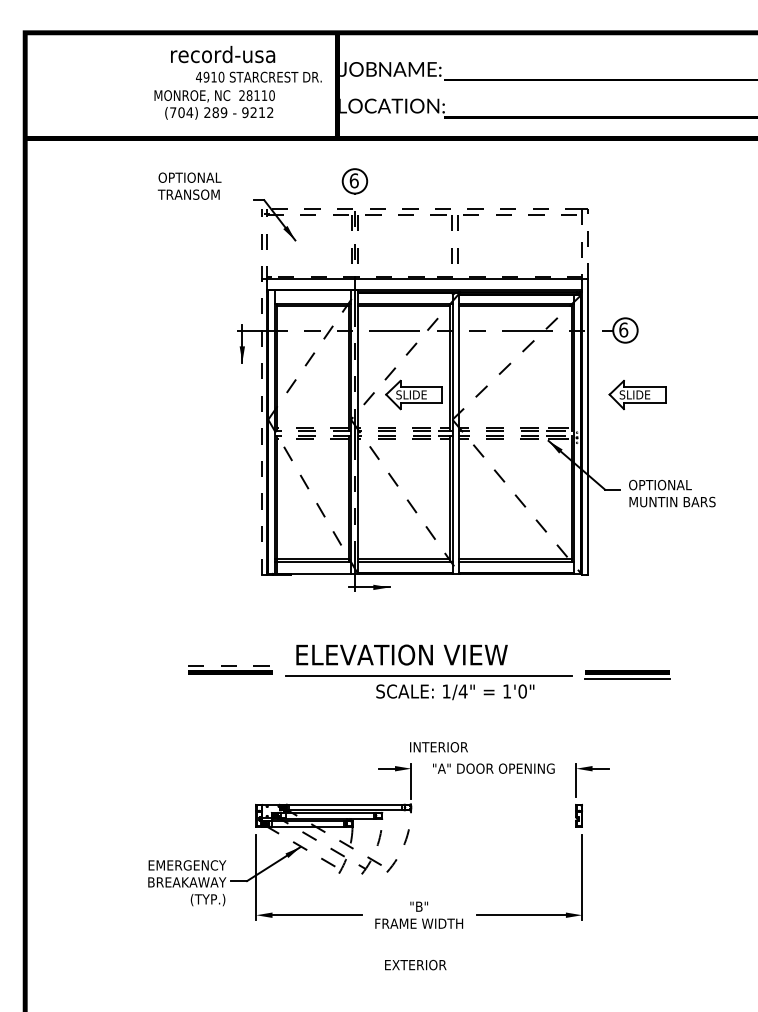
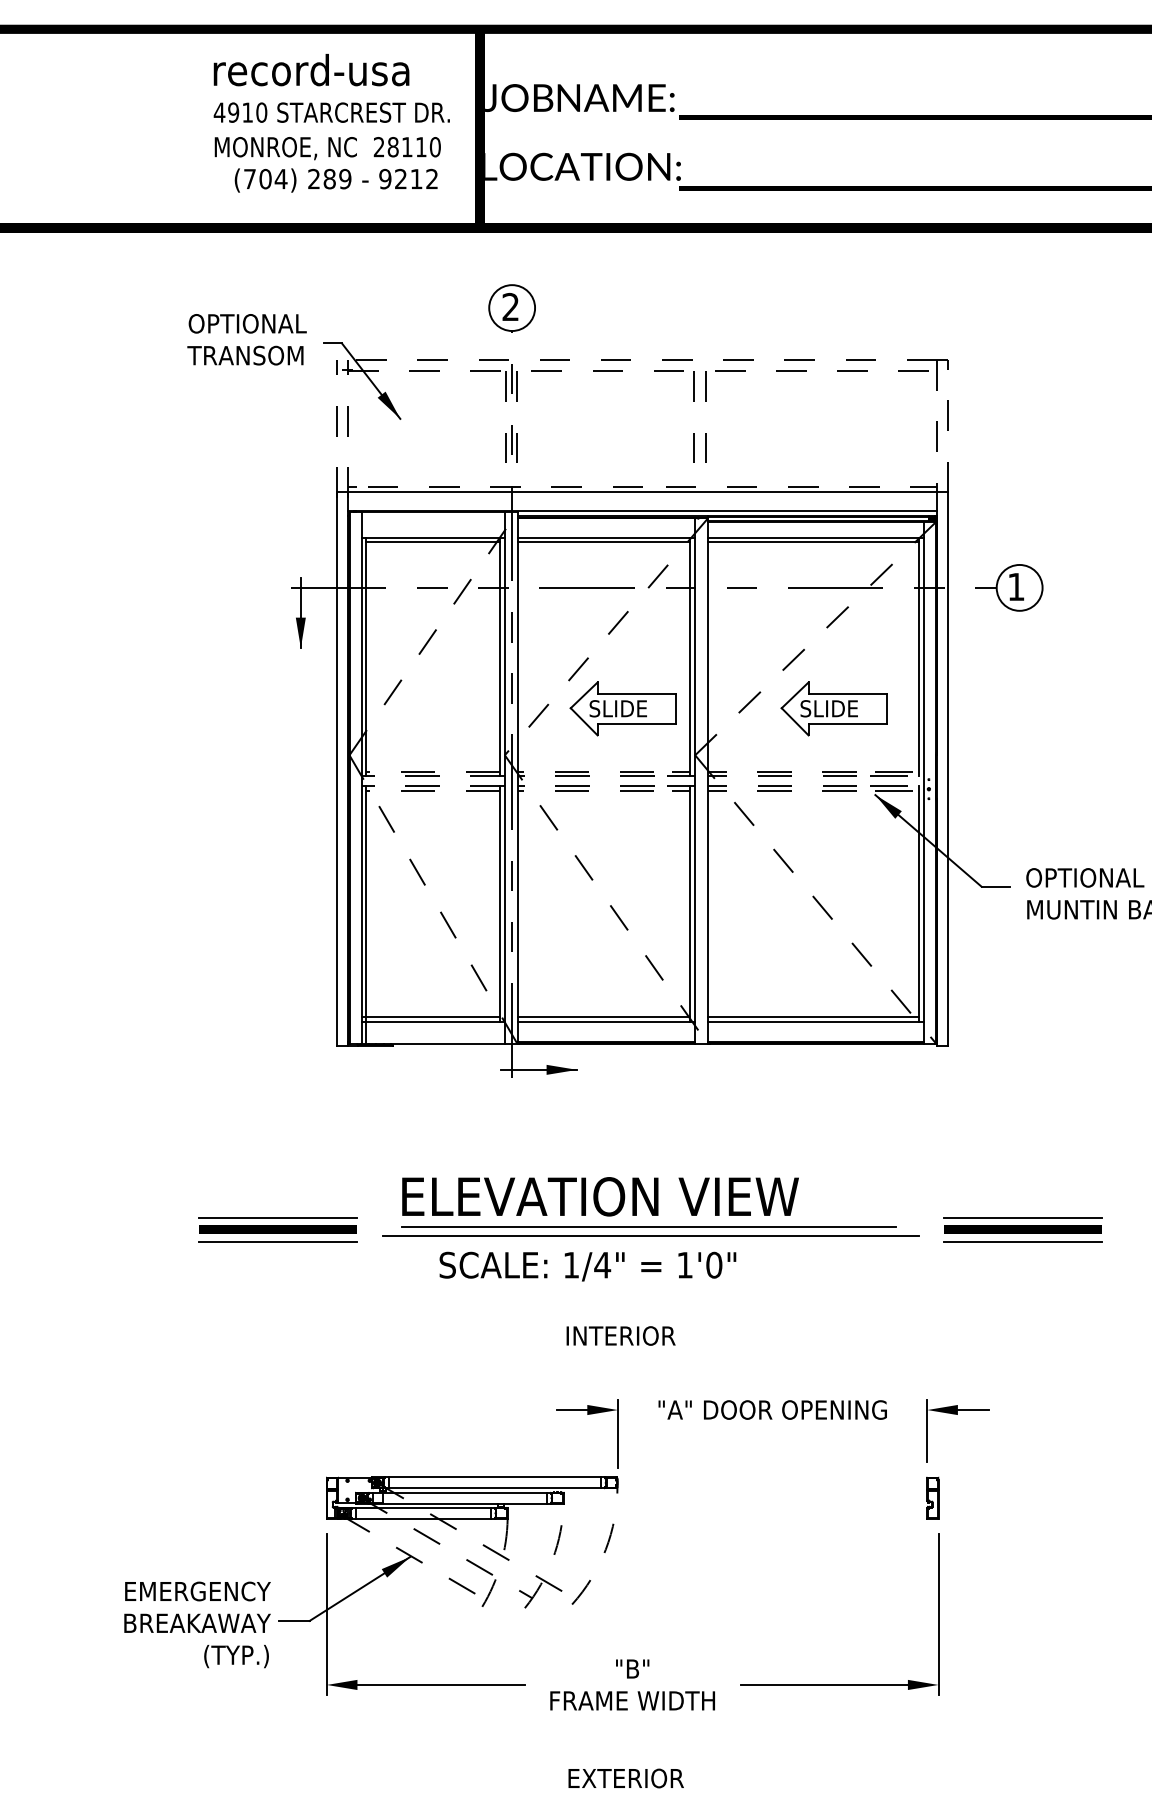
text: (223, 54) -> (312, 70), moved
text: (214, 104) -> (327, 163), moved
text: (353, 180) -> (509, 306), 6 -> 2
text: (189, 185) -> (246, 338), moved
text: (623, 329) -> (1015, 585), 6 -> 1
part: (637, 395) -> (833, 709), moved
line: (261, 427) -> (336, 769), dashed -> solid
line: (230, 666) -> (278, 1218), dashed -> solid
line: (626, 666) -> (1021, 1218), added
line: (427, 671) -> (648, 1227), added
line: (230, 678) -> (278, 1240), added
text: (455, 692) -> (588, 1267), moved
text: (438, 747) -> (620, 1336), moved

